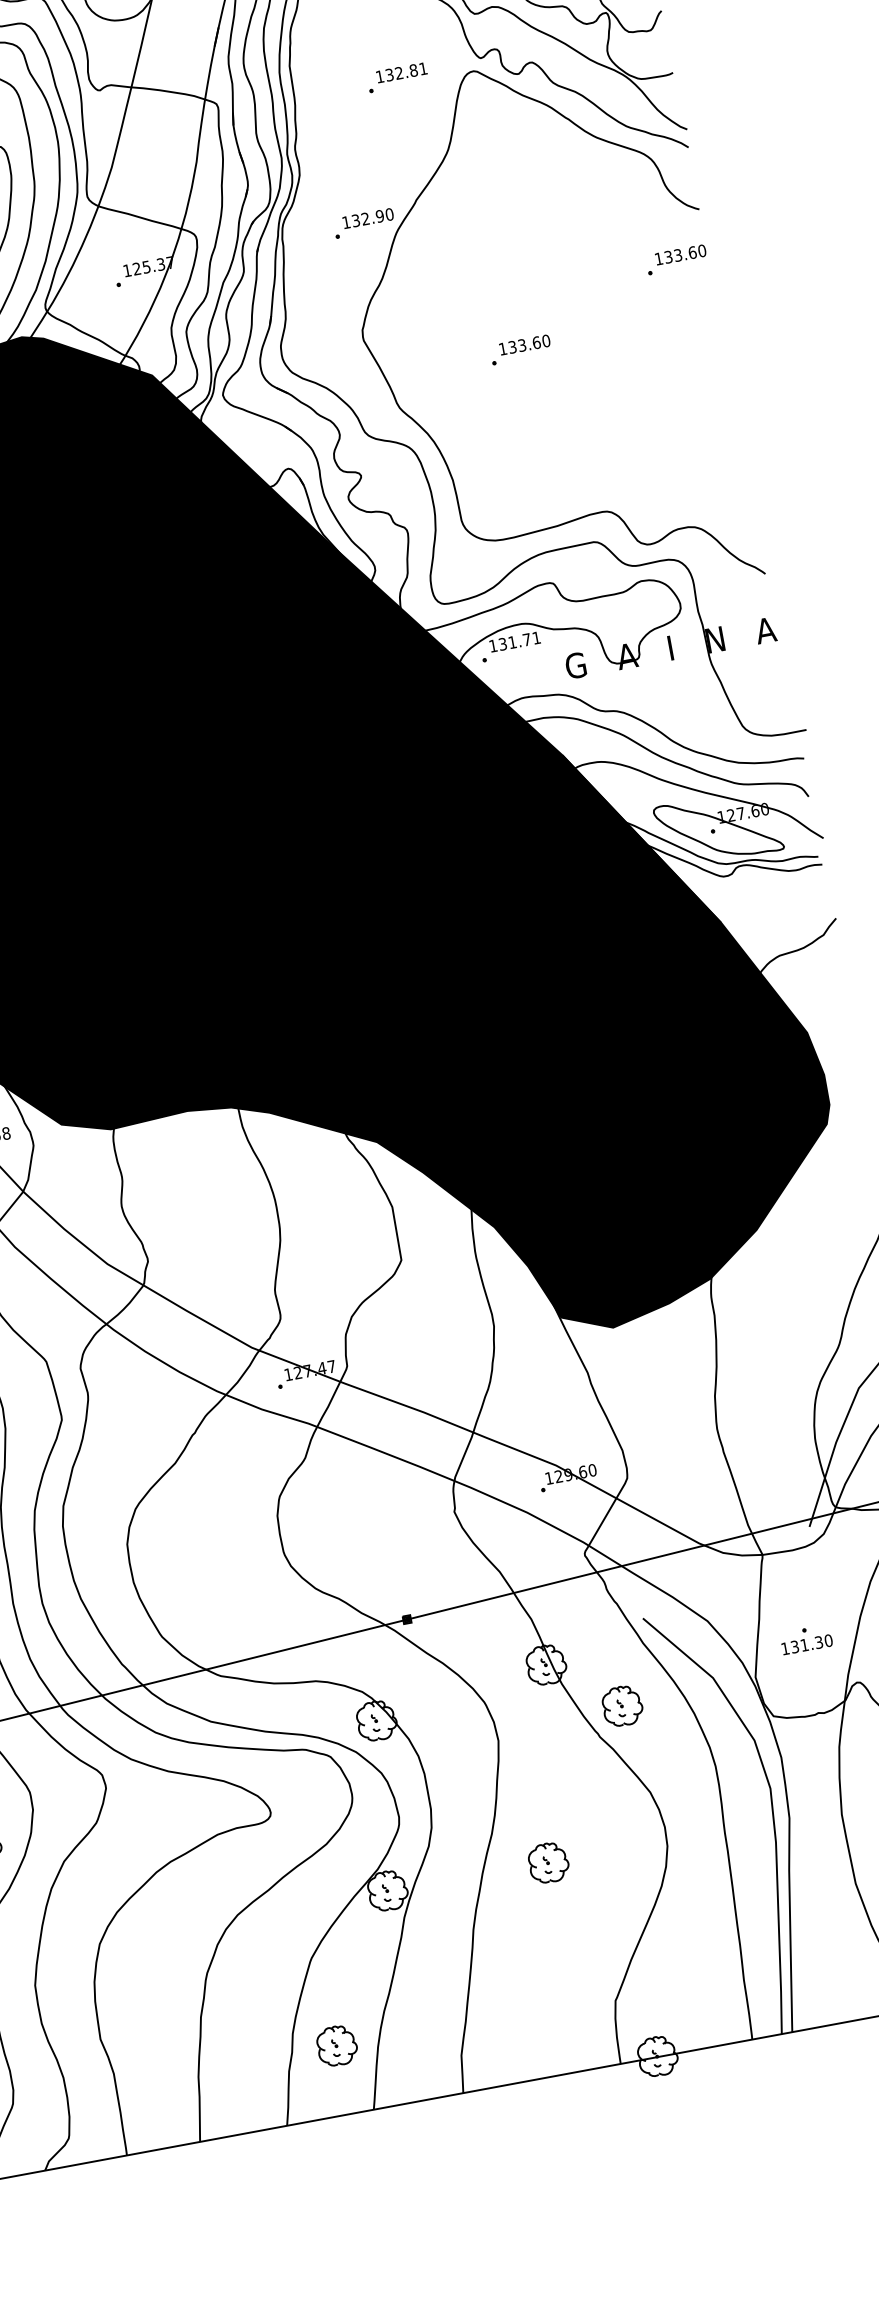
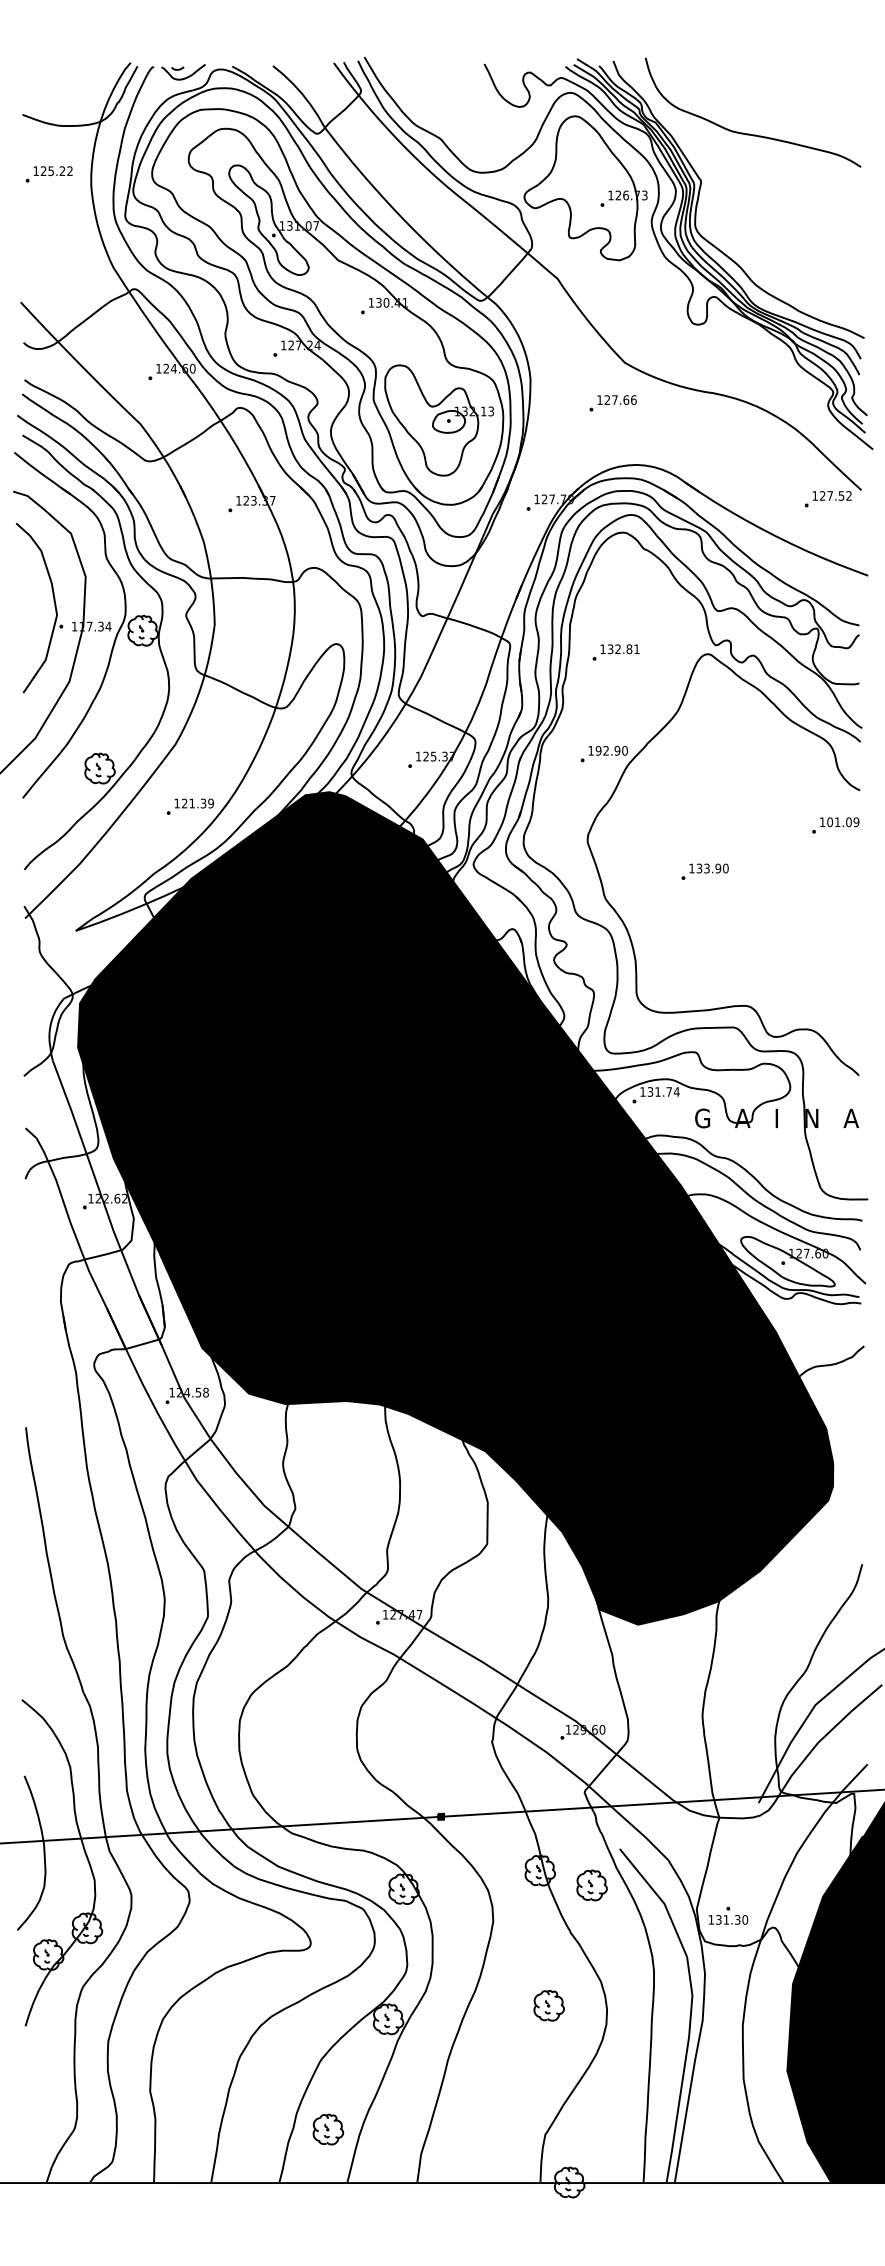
part: (396, 77) -> (615, 652), moved
text: (355, 220) -> (598, 750), 132.90 -> 192.90
text: (685, 254) -> (843, 822), 133.60 -> 101.09
text: (536, 342) -> (718, 868), 133.60 -> 133.90
text: (536, 637) -> (676, 1091), 131.71 -> 131.74
part: (806, 1639) -> (728, 1915), moved
part: (621, 1706) -> (591, 1885), moved
part: (547, 1862) -> (548, 2005), moved

